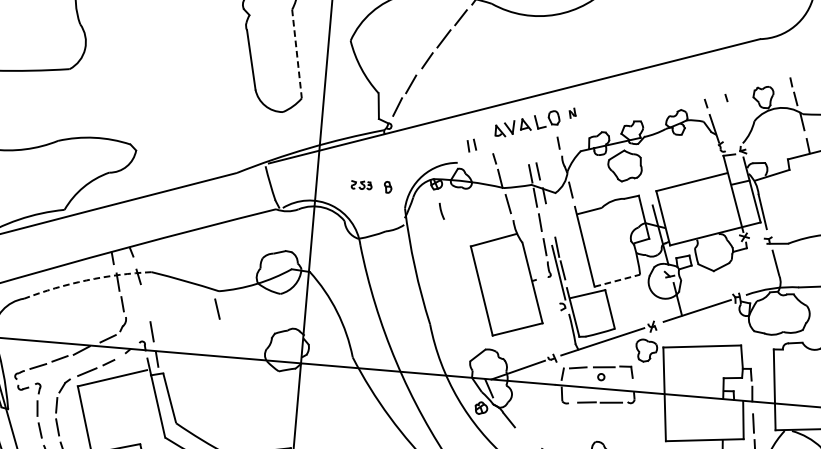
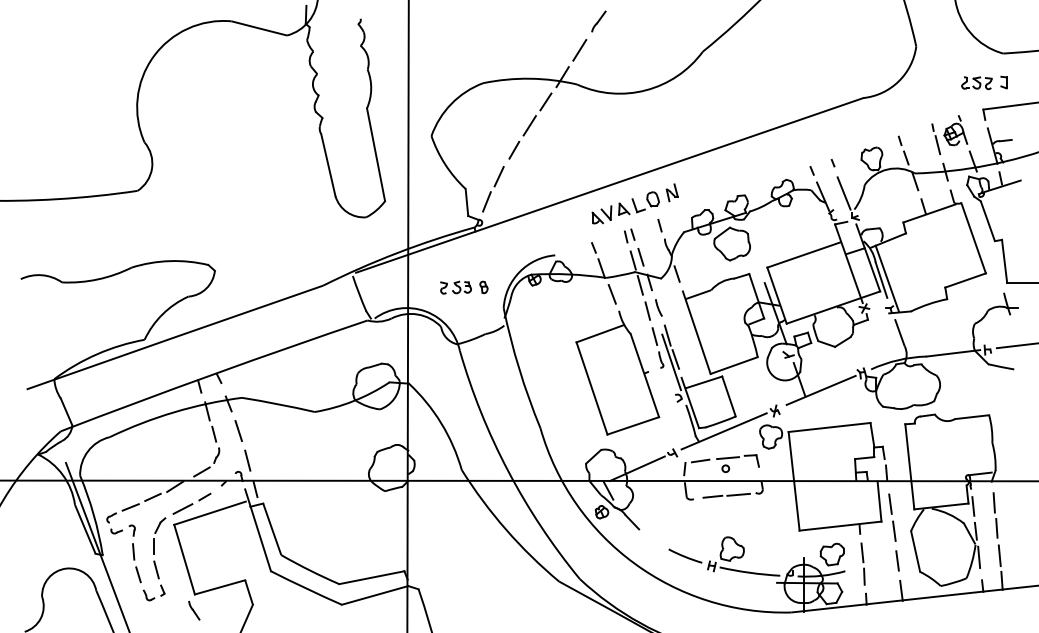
line: (297, 54) -> (376, 155), dashed -> solid
part: (572, 112) -> (671, 192), size x1.67
line: (733, 127) -> (843, 193), added
part: (471, 145) -> (629, 235), moved
part: (361, 185) -> (455, 287), size x1.43
line: (441, 210) -> (658, 307), moved
line: (767, 210) -> (886, 278), added
arc: (86, 280) -> (174, 412), dashed -> solid
line: (617, 280) -> (734, 365), dashed -> solid
line: (217, 308) -> (238, 430), moved

